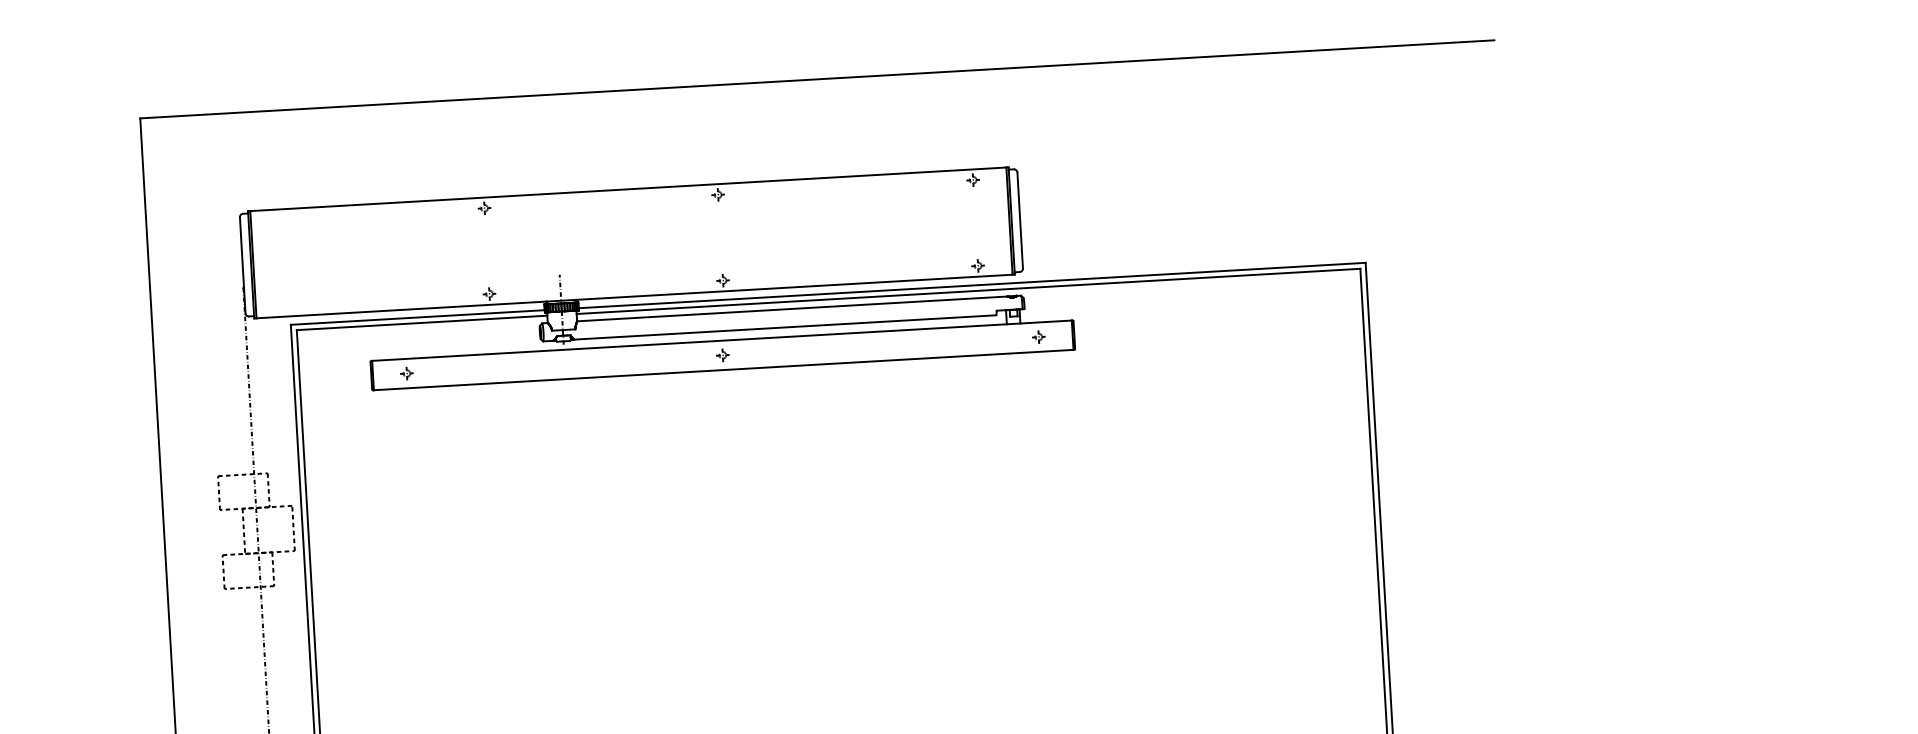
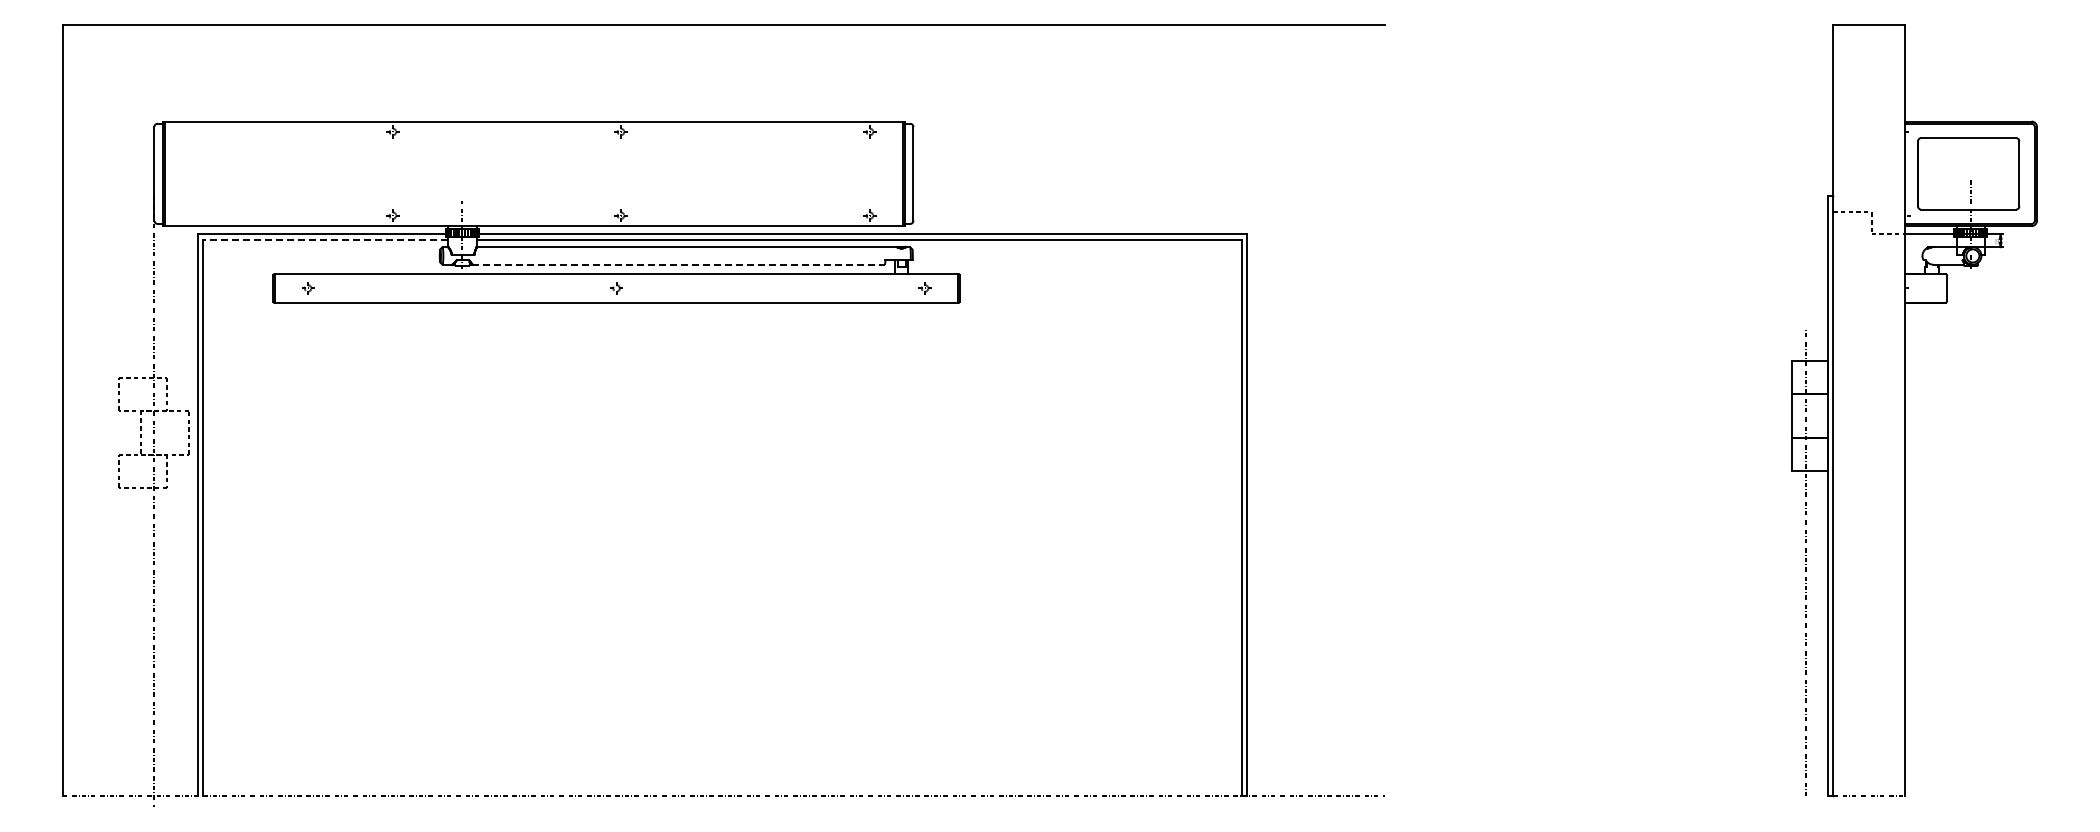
line: (421, 322) -> (325, 239), solid -> dashed
line: (785, 327) -> (679, 264), solid -> dashed

